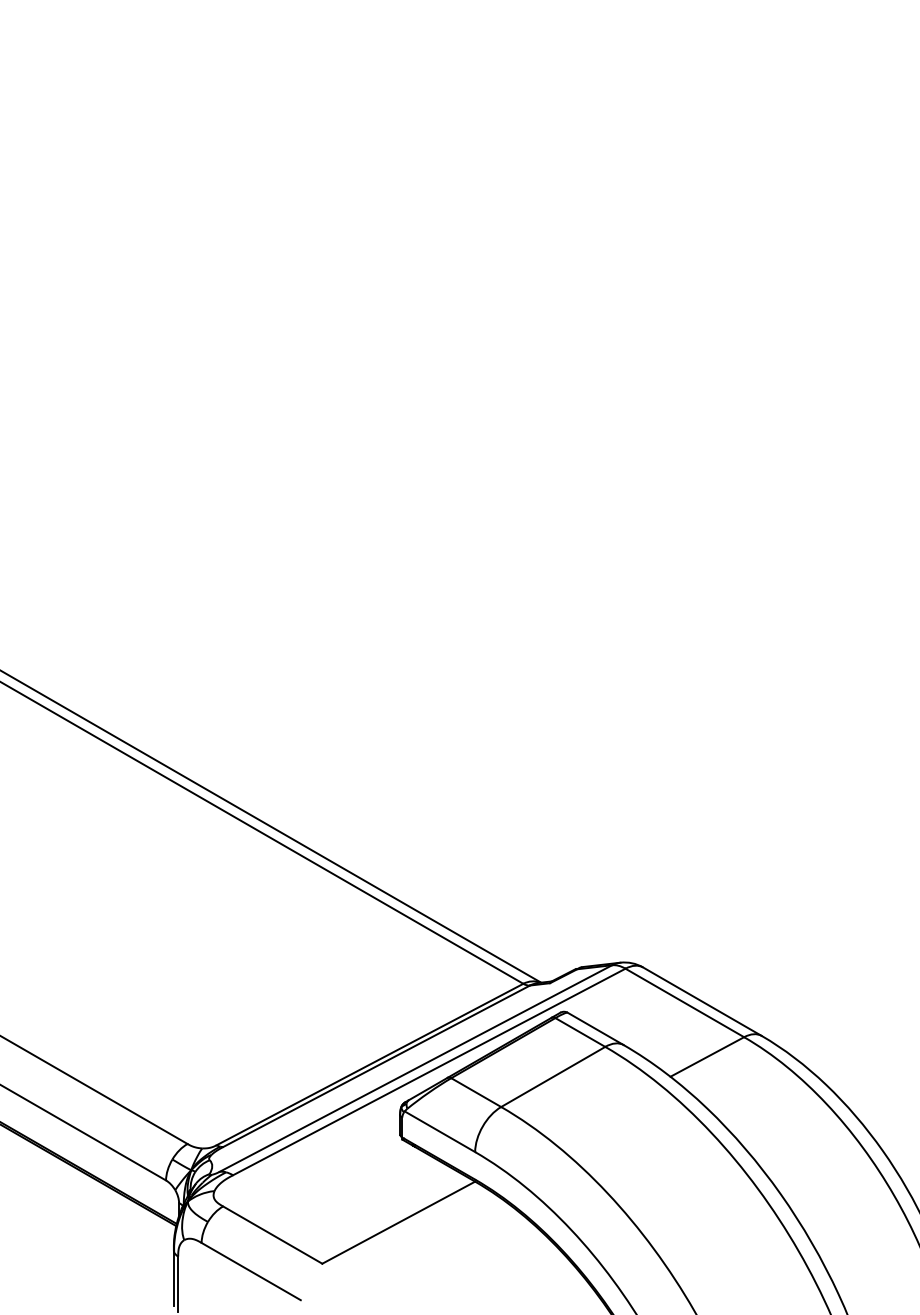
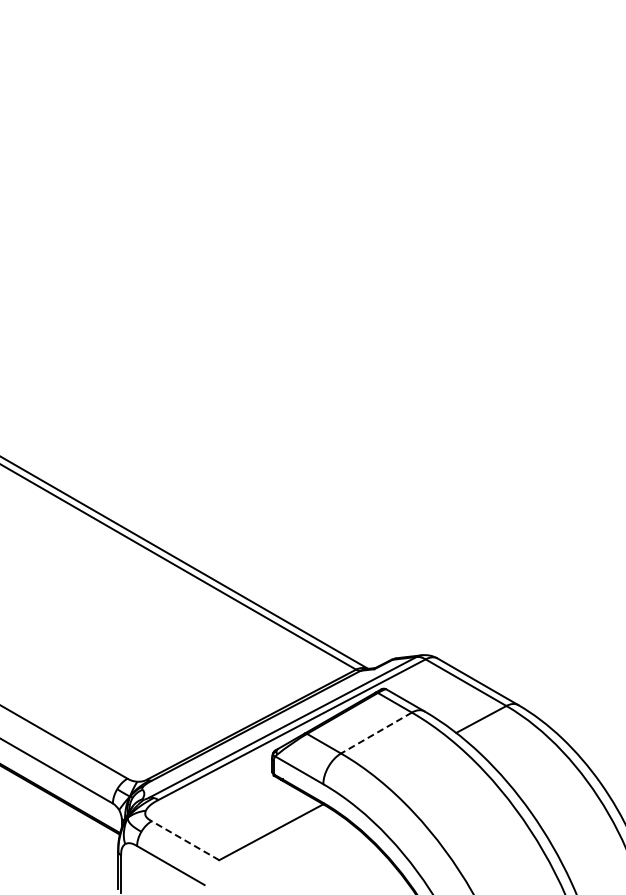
line: (553, 1077) -> (376, 733), solid -> dashed
line: (272, 1234) -> (185, 840), solid -> dashed

